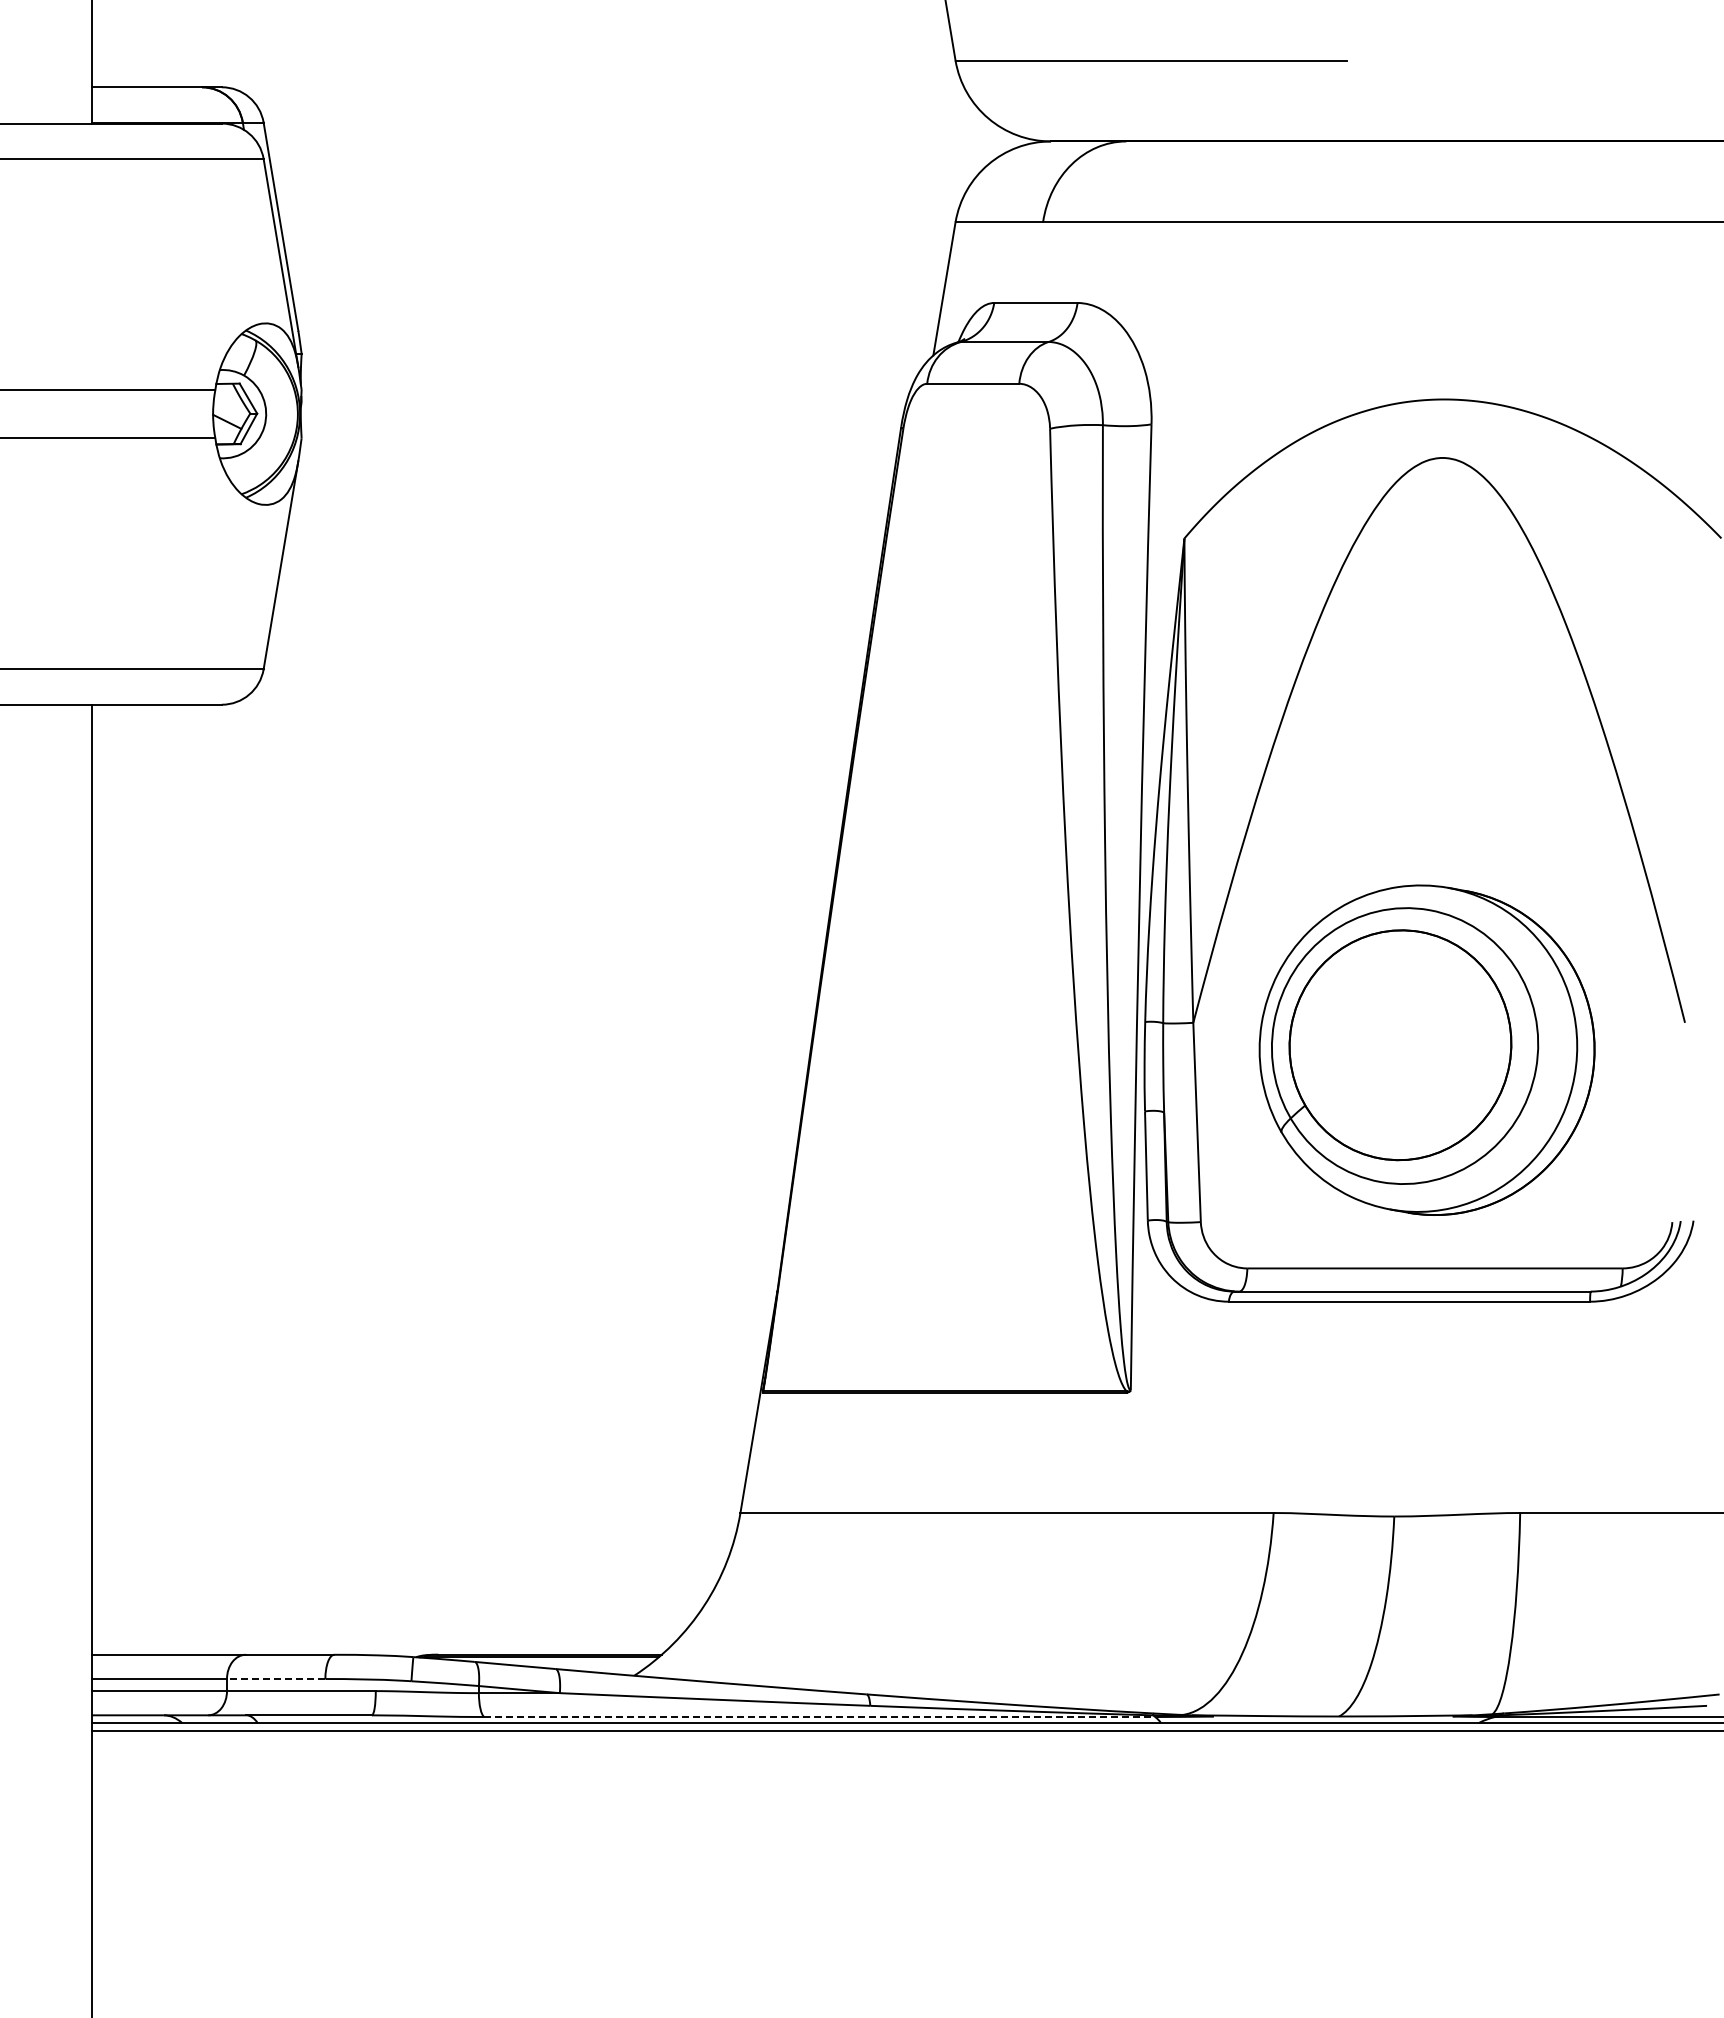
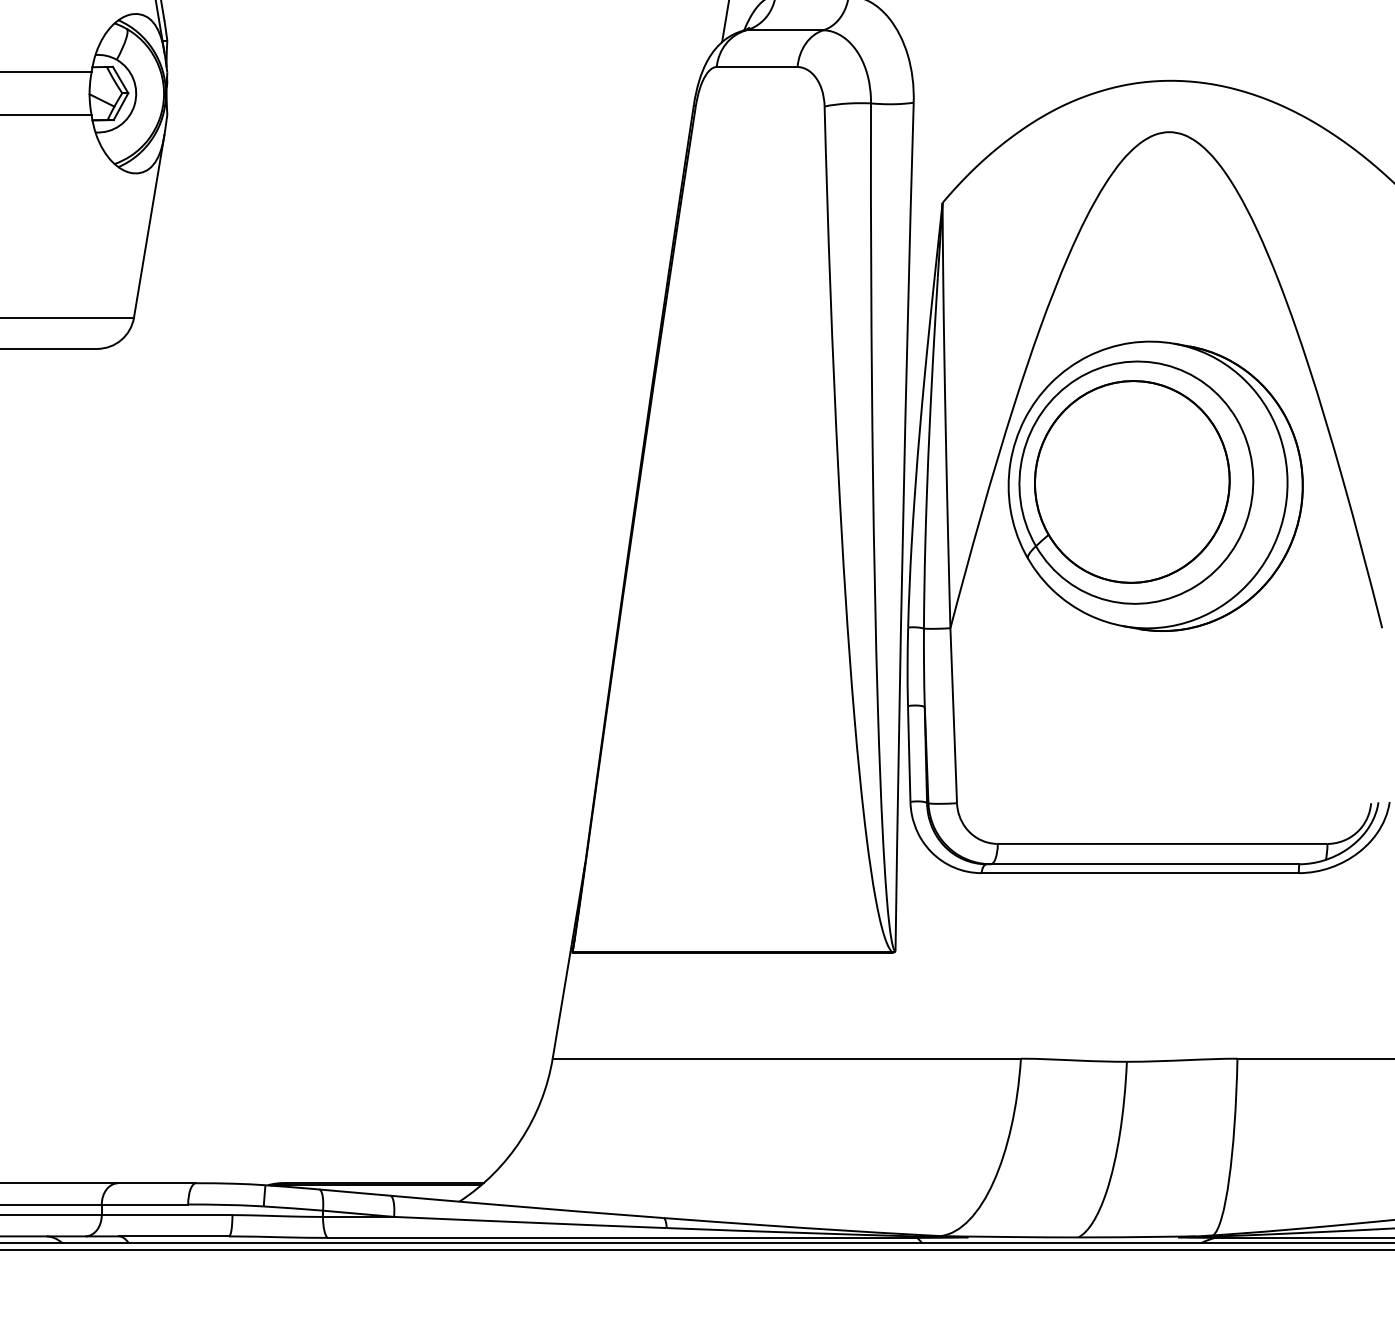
part: (1426, 1049) -> (1155, 485), moved
line: (275, 1679) -> (144, 1204), dashed -> solid
line: (820, 1717) -> (623, 1238), dashed -> solid

